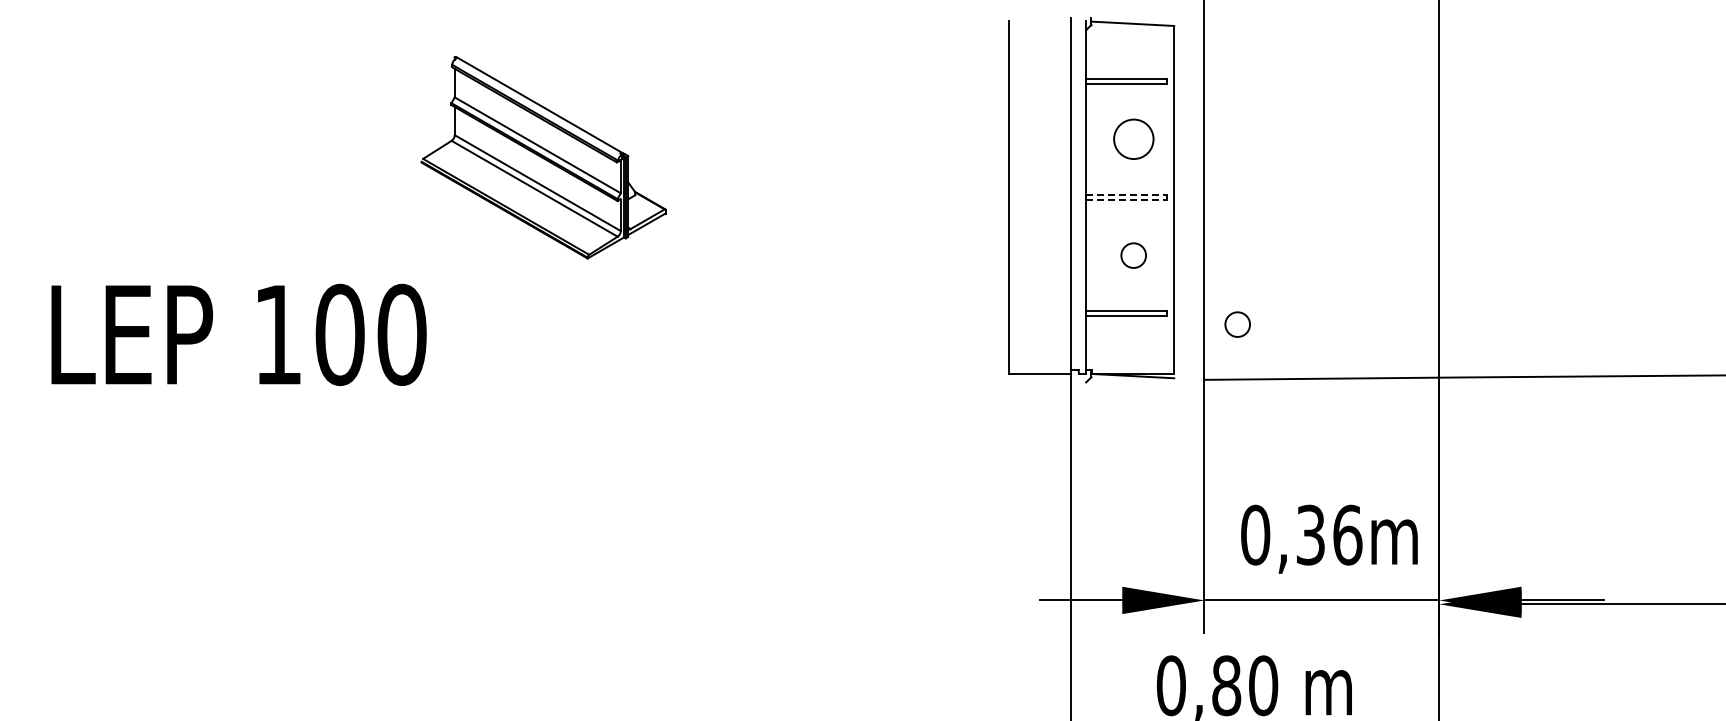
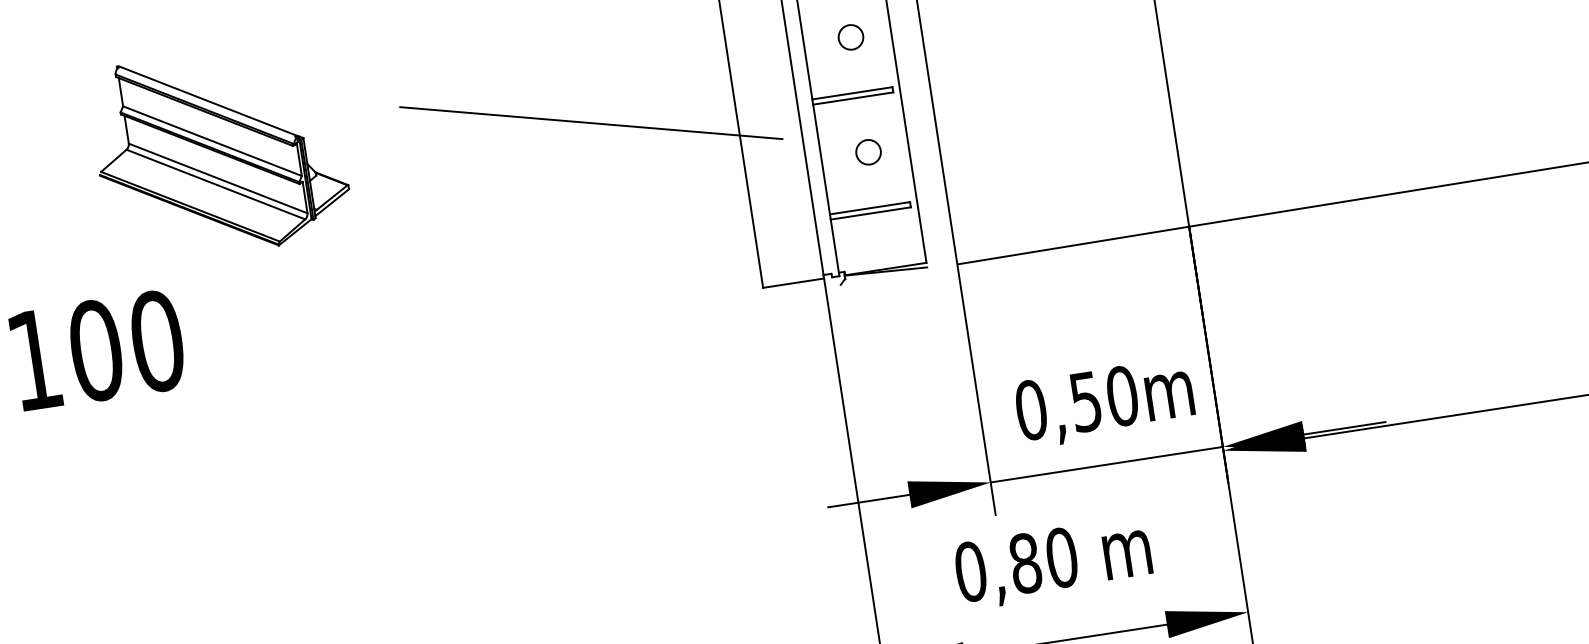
circle: (1133, 139) -> (850, 37), size x0.62
part: (543, 157) -> (219, 152), moved
line: (863, 184) -> (590, 122), added
line: (1126, 194) -> (852, 92), dashed -> solid
line: (1126, 200) -> (853, 98), dashed -> solid
circle: (1237, 324) -> (981, 204), removed
text: (1329, 534) -> (1104, 398), 0,36m -> 0,50m

